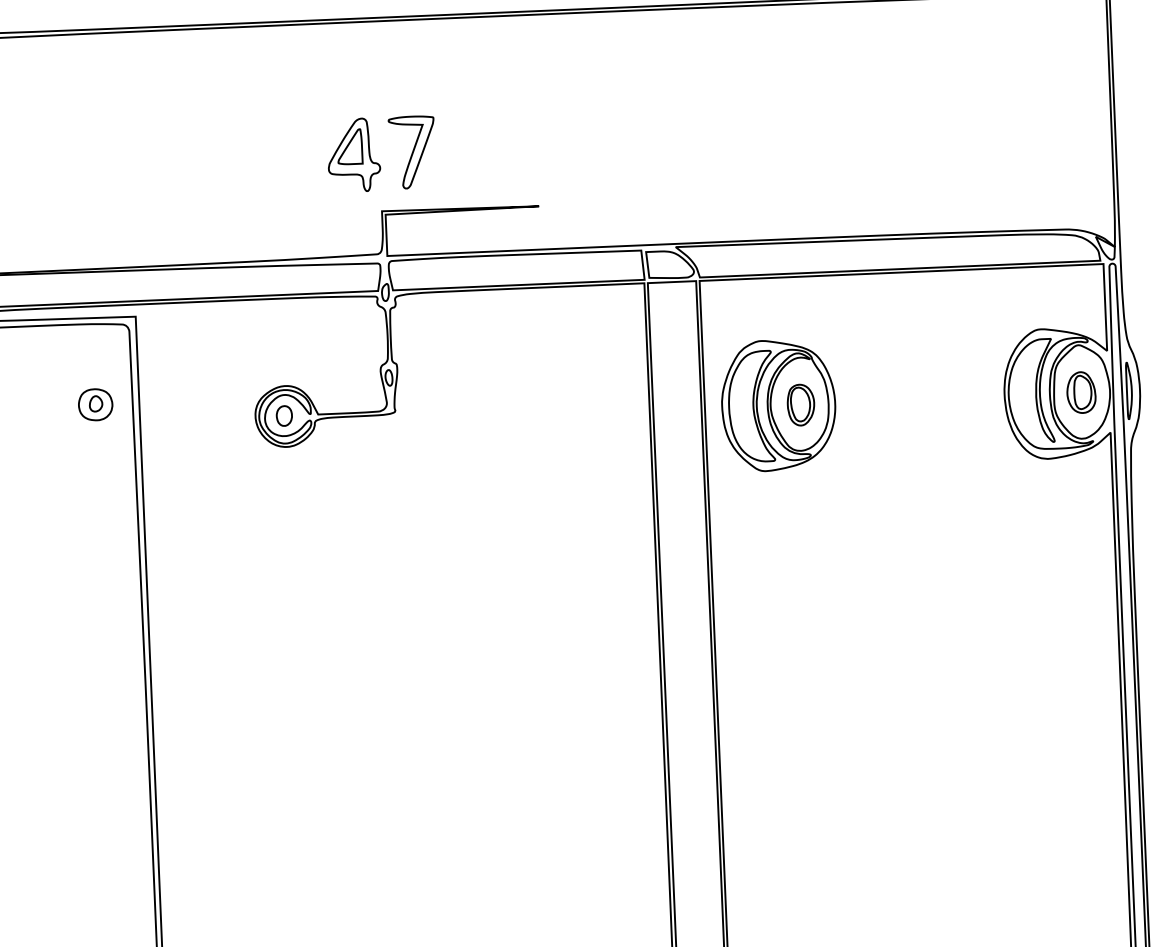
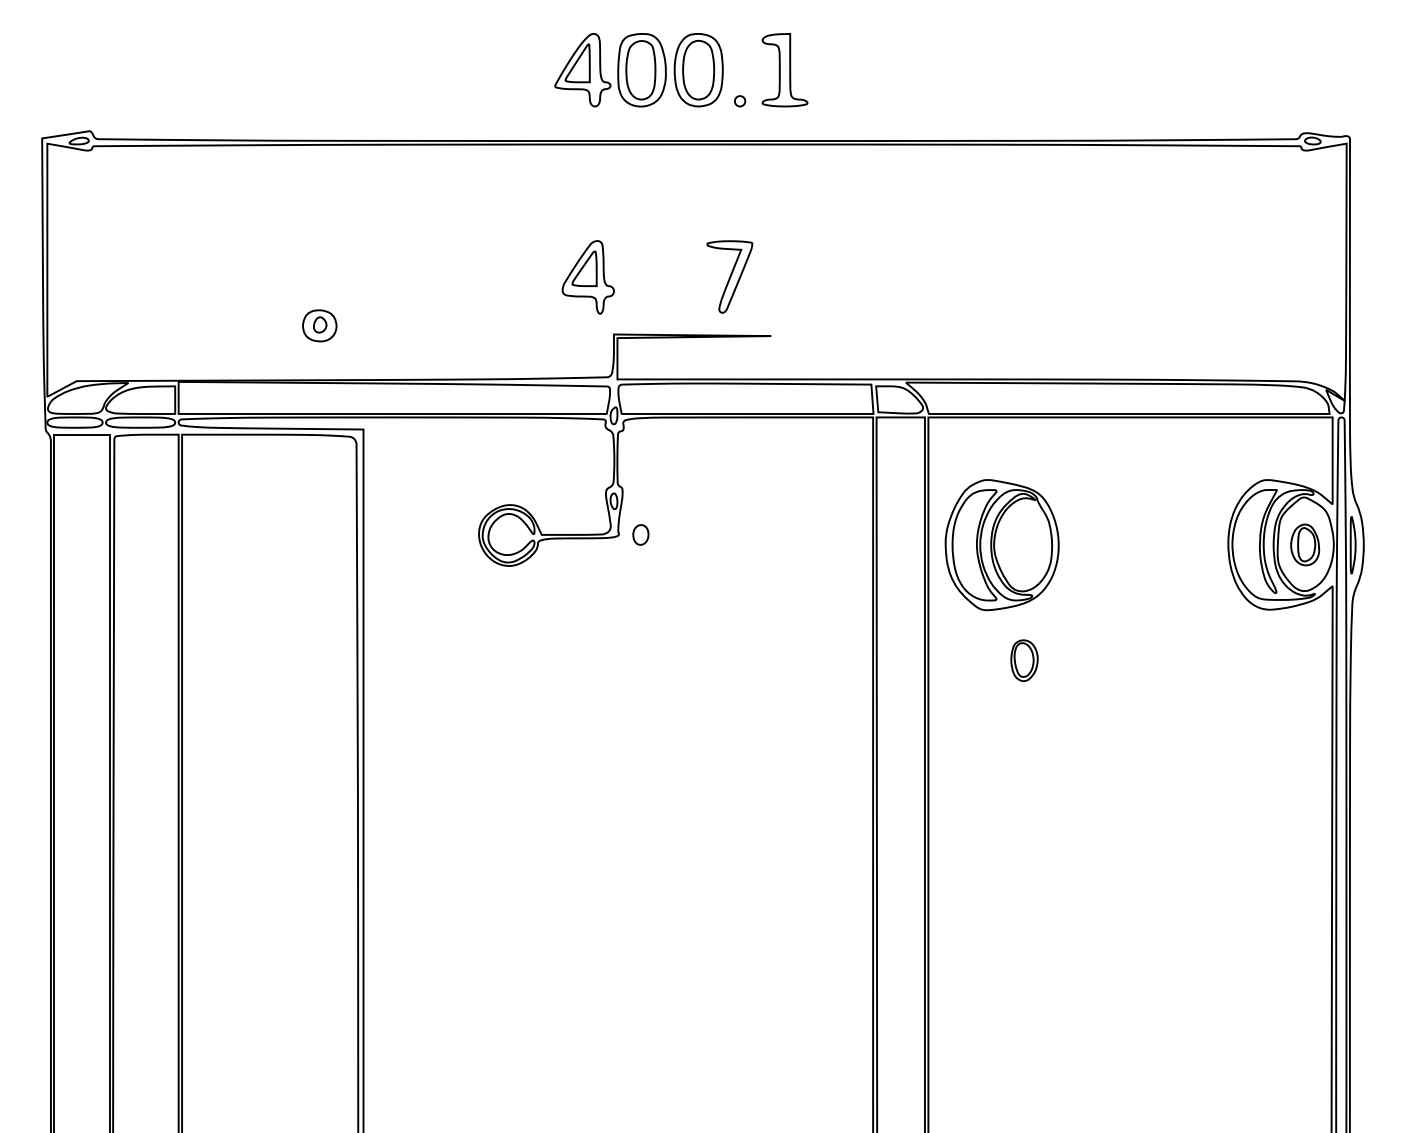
part: (412, 151) -> (729, 276), moved
part: (95, 404) -> (319, 325), moved
part: (801, 404) -> (1024, 660), moved
part: (284, 415) -> (640, 534), moved

